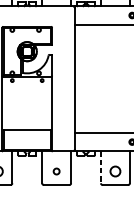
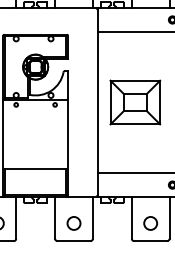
part: (103, 78) -> (135, 102), added
line: (100, 166) -> (131, 217), dashed -> solid
circle: (56, 171) -> (73, 223), size x1.67

